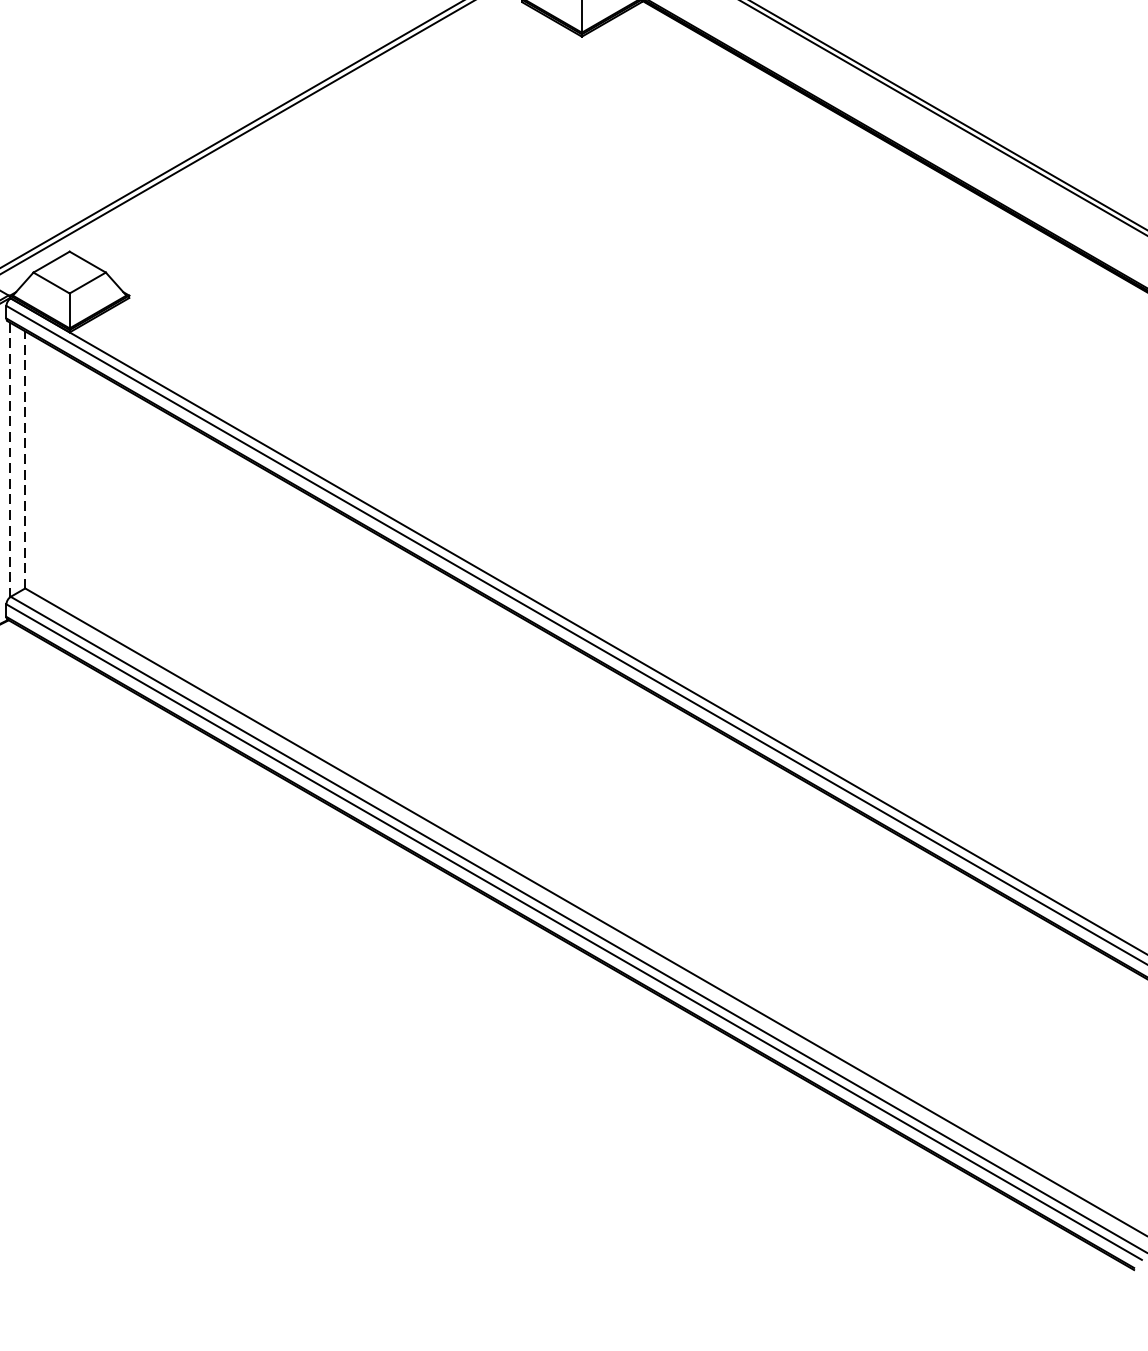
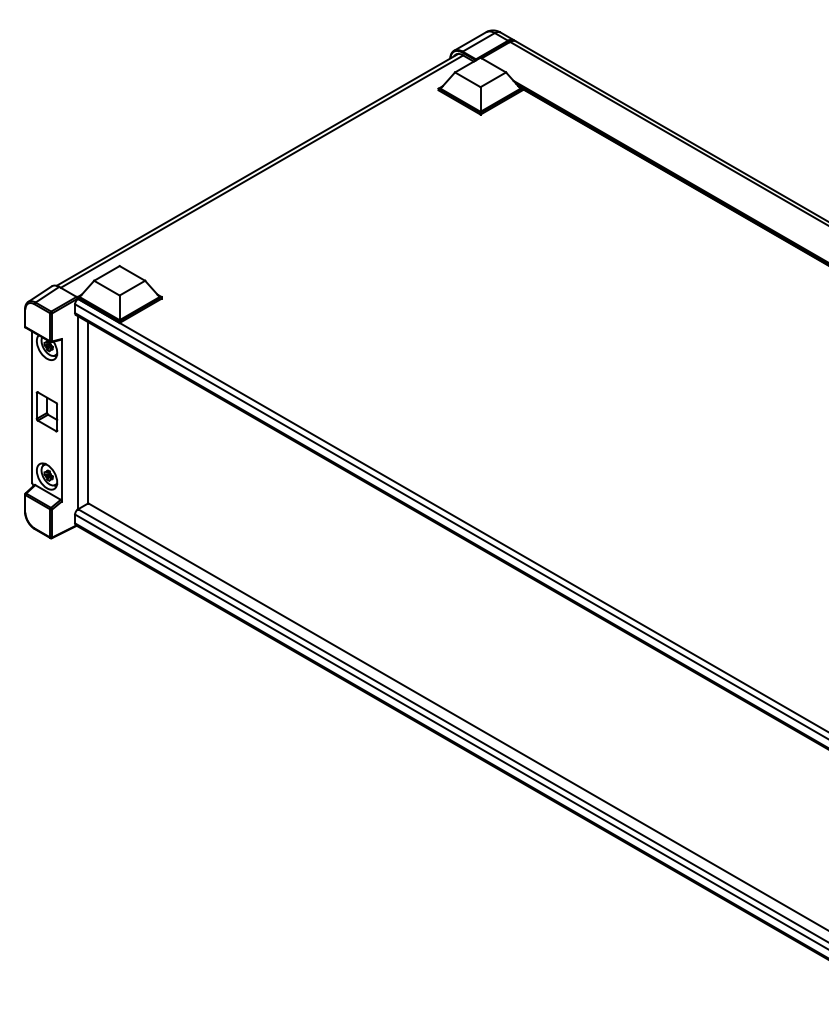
line: (9, 459) -> (77, 412), dashed -> solid
line: (24, 459) -> (87, 412), dashed -> solid

